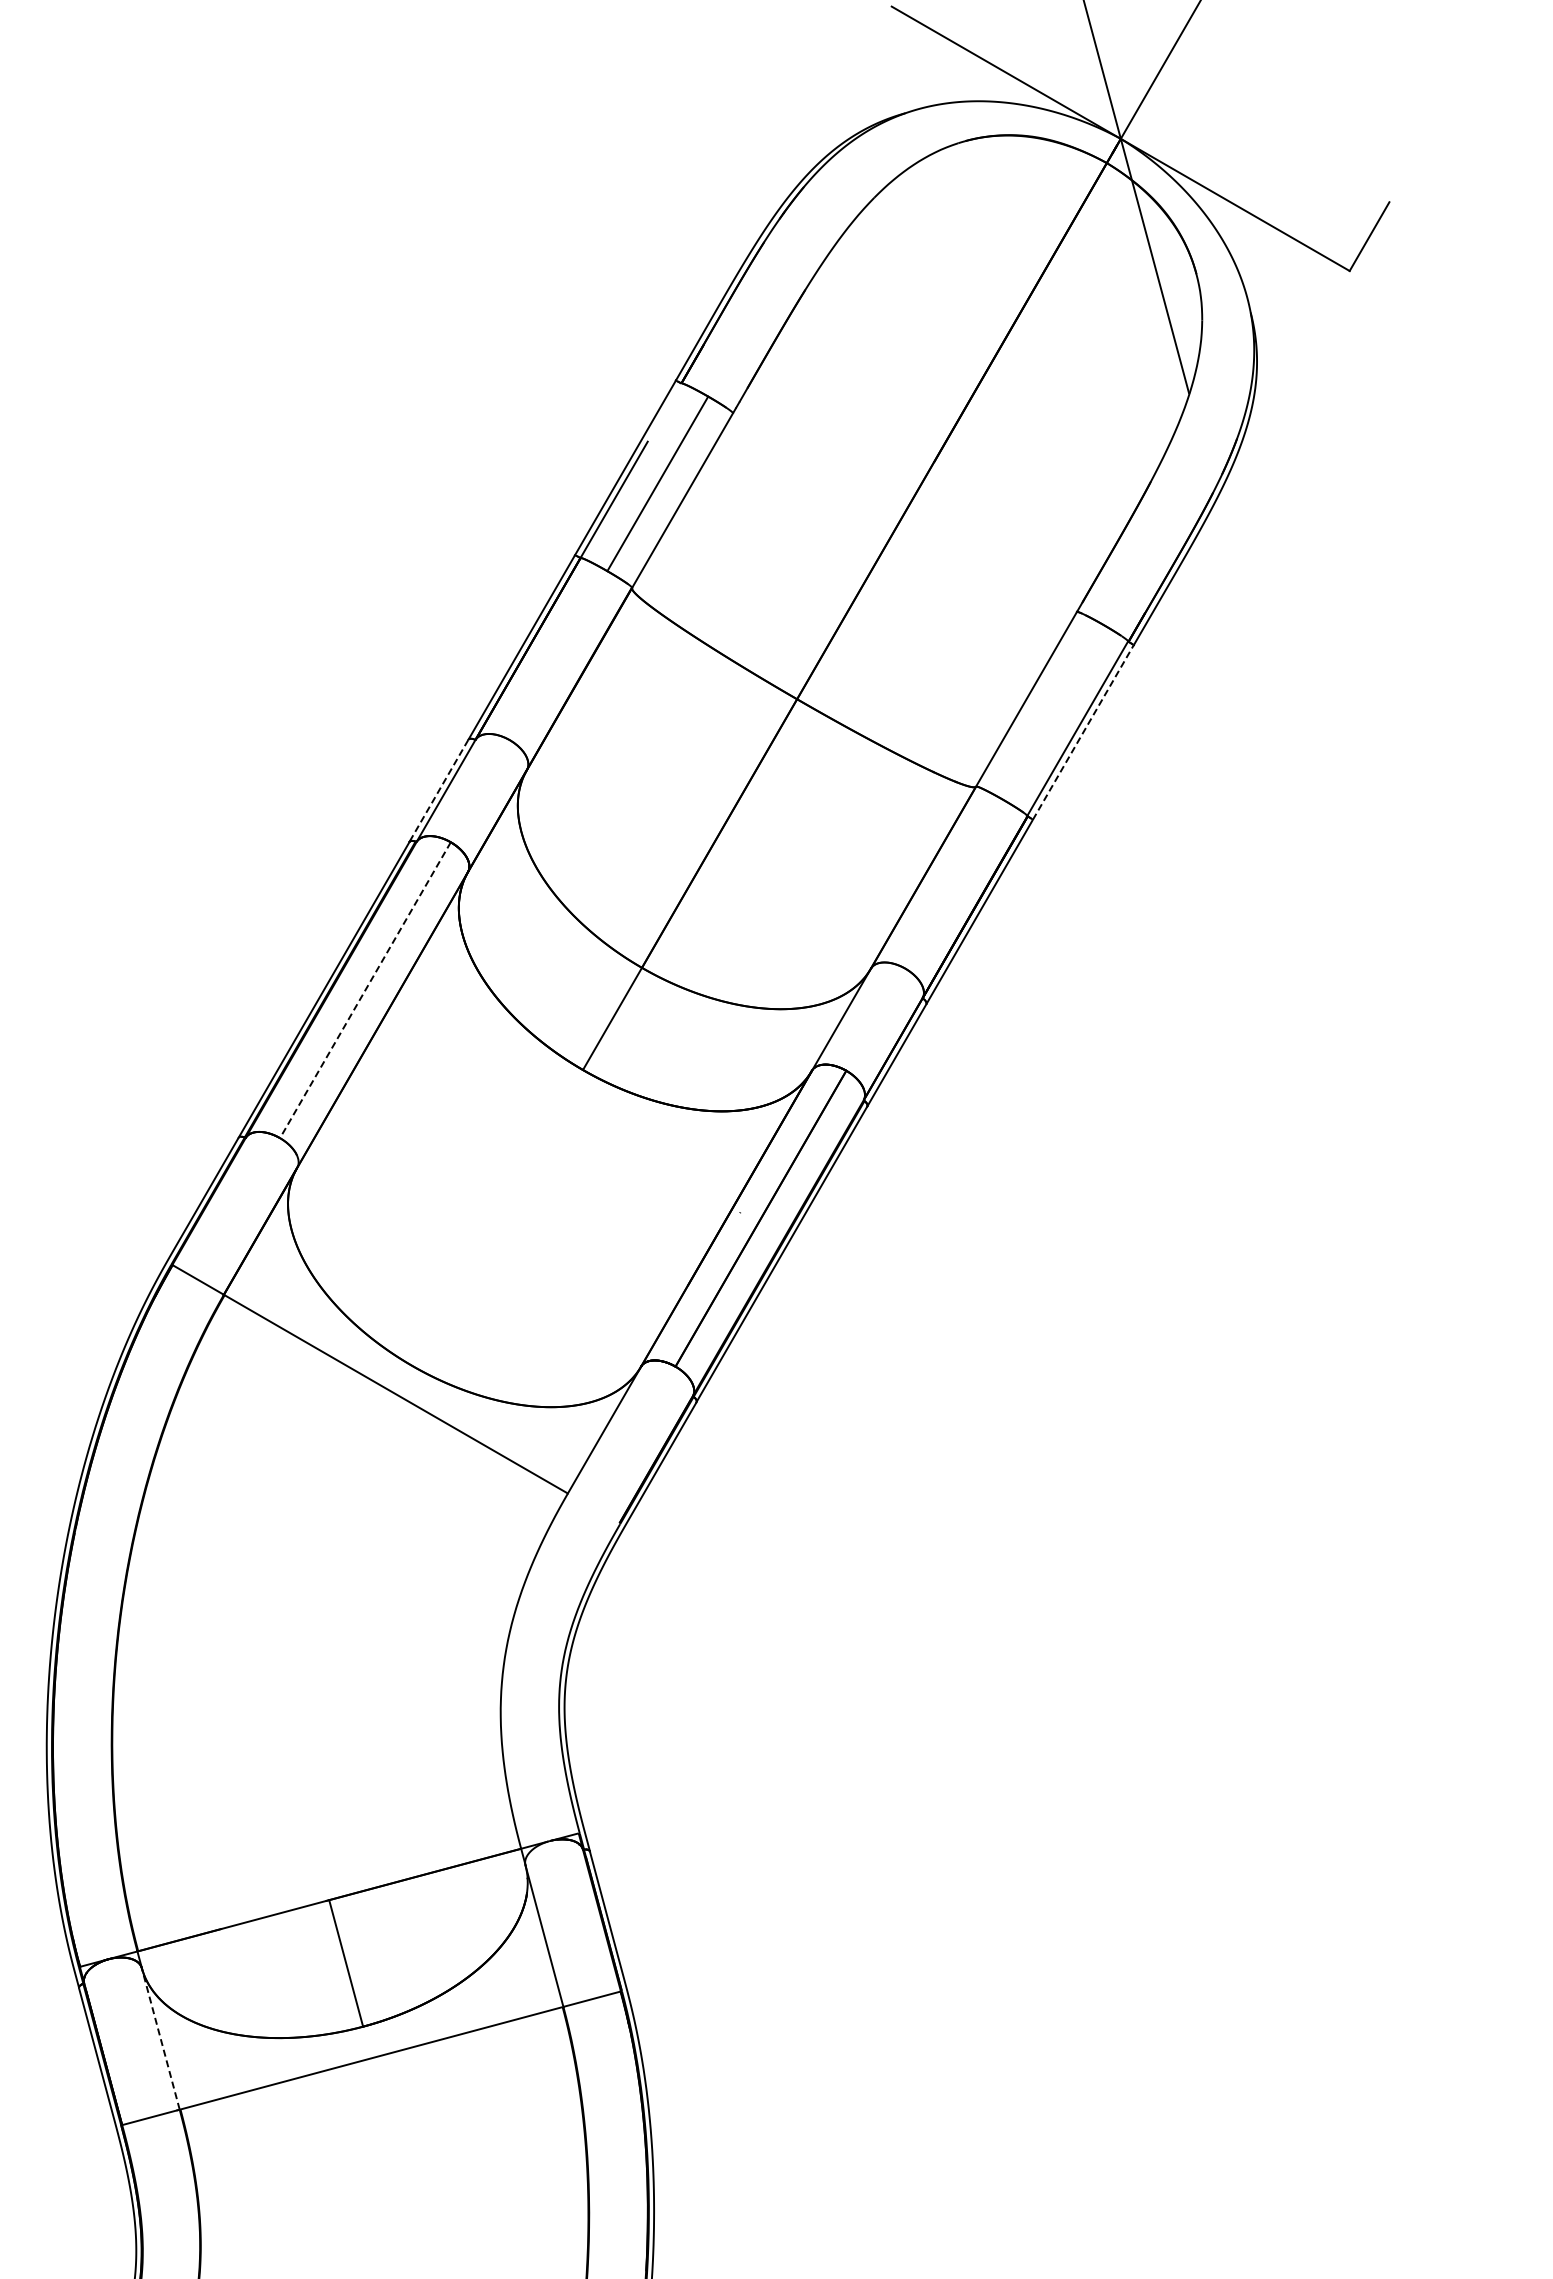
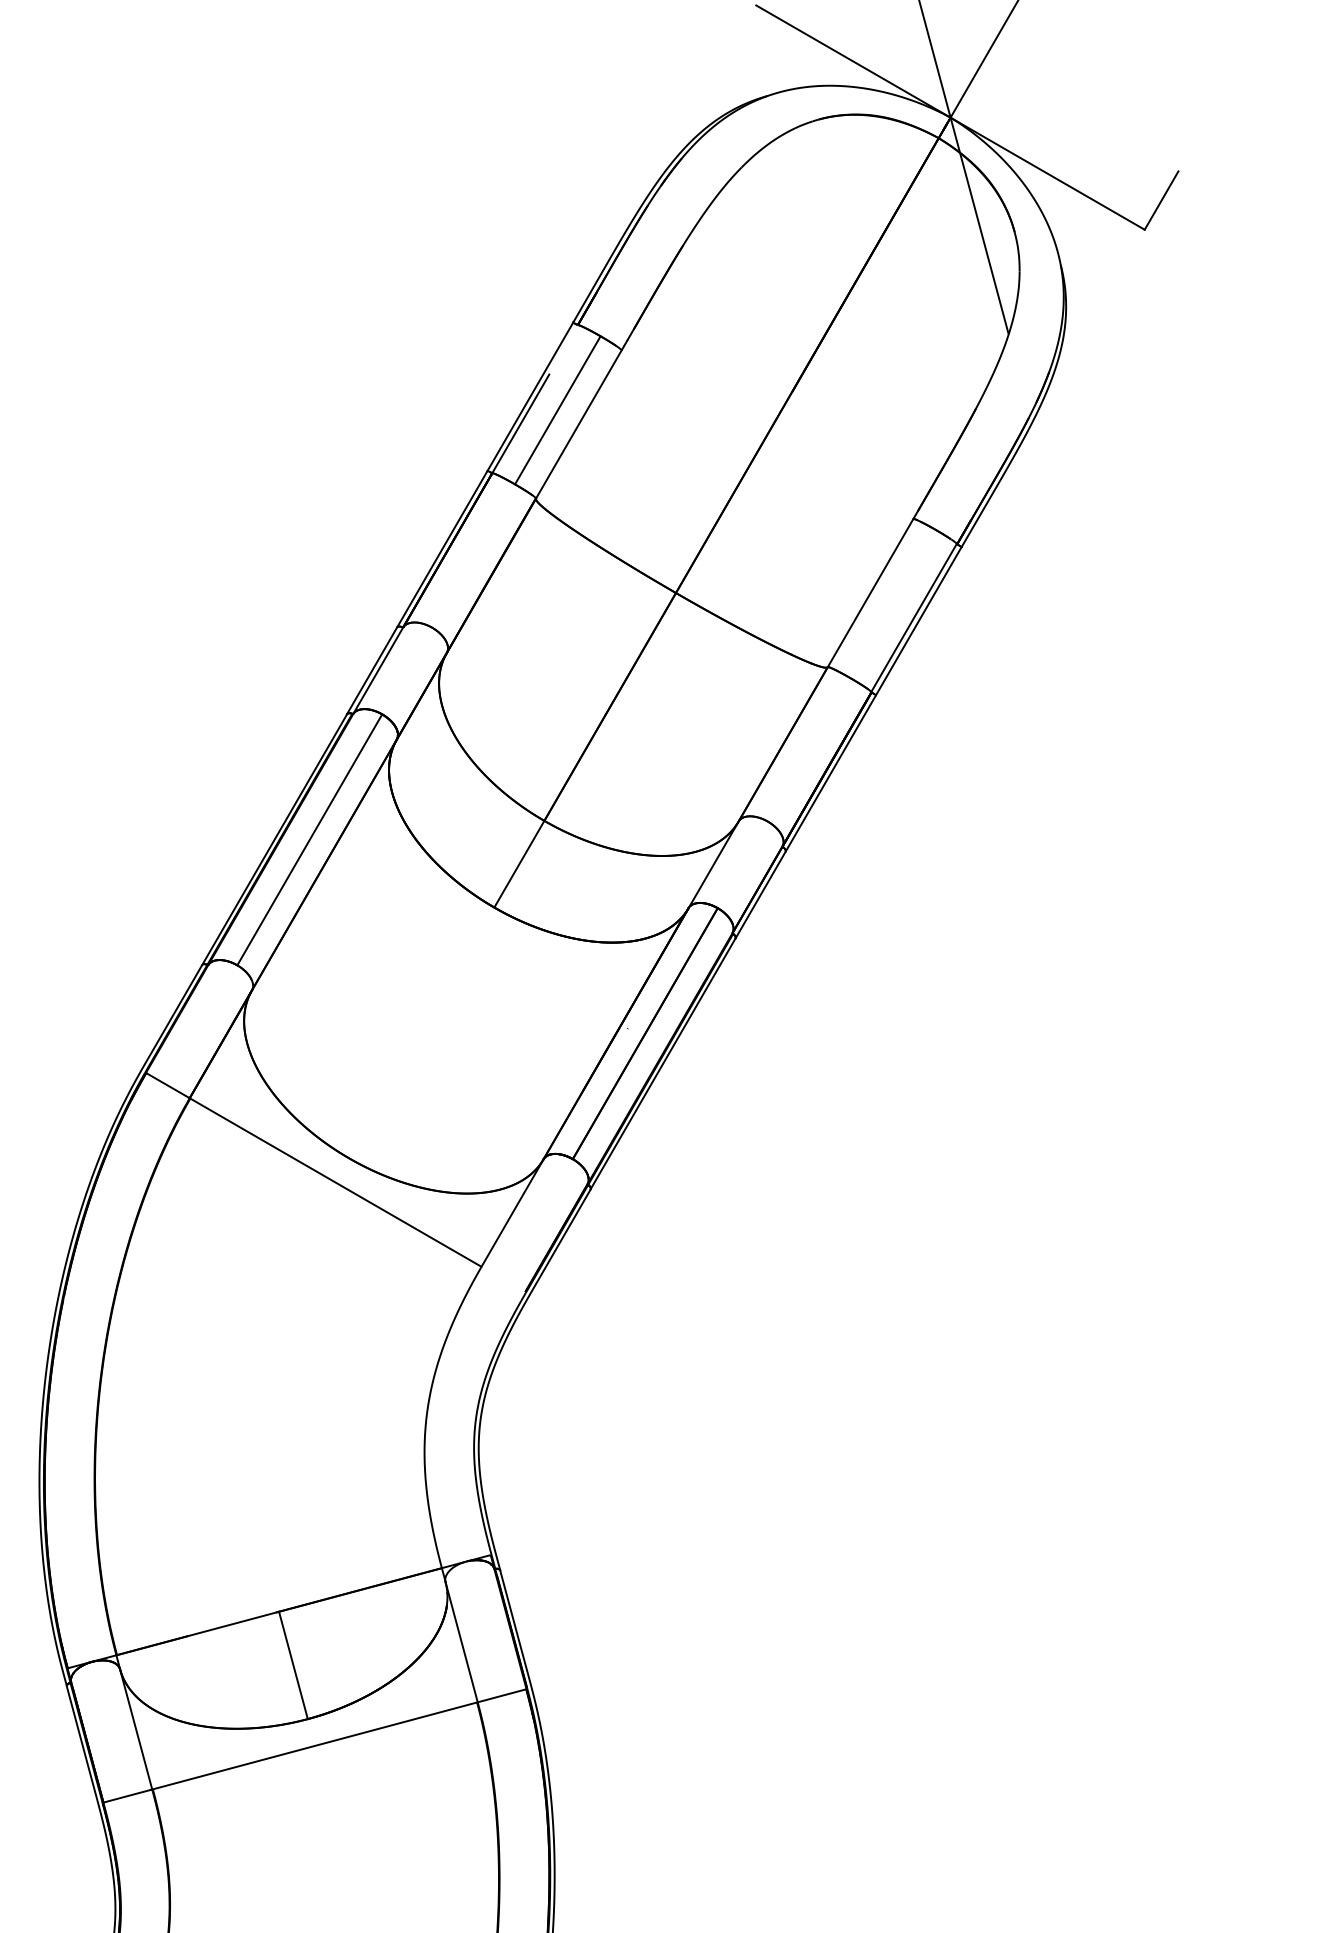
line: (1083, 732) -> (918, 621), dashed -> solid
line: (438, 791) -> (371, 671), dashed -> solid
line: (365, 990) -> (309, 840), dashed -> solid
line: (160, 2038) -> (135, 1729), dashed -> solid

